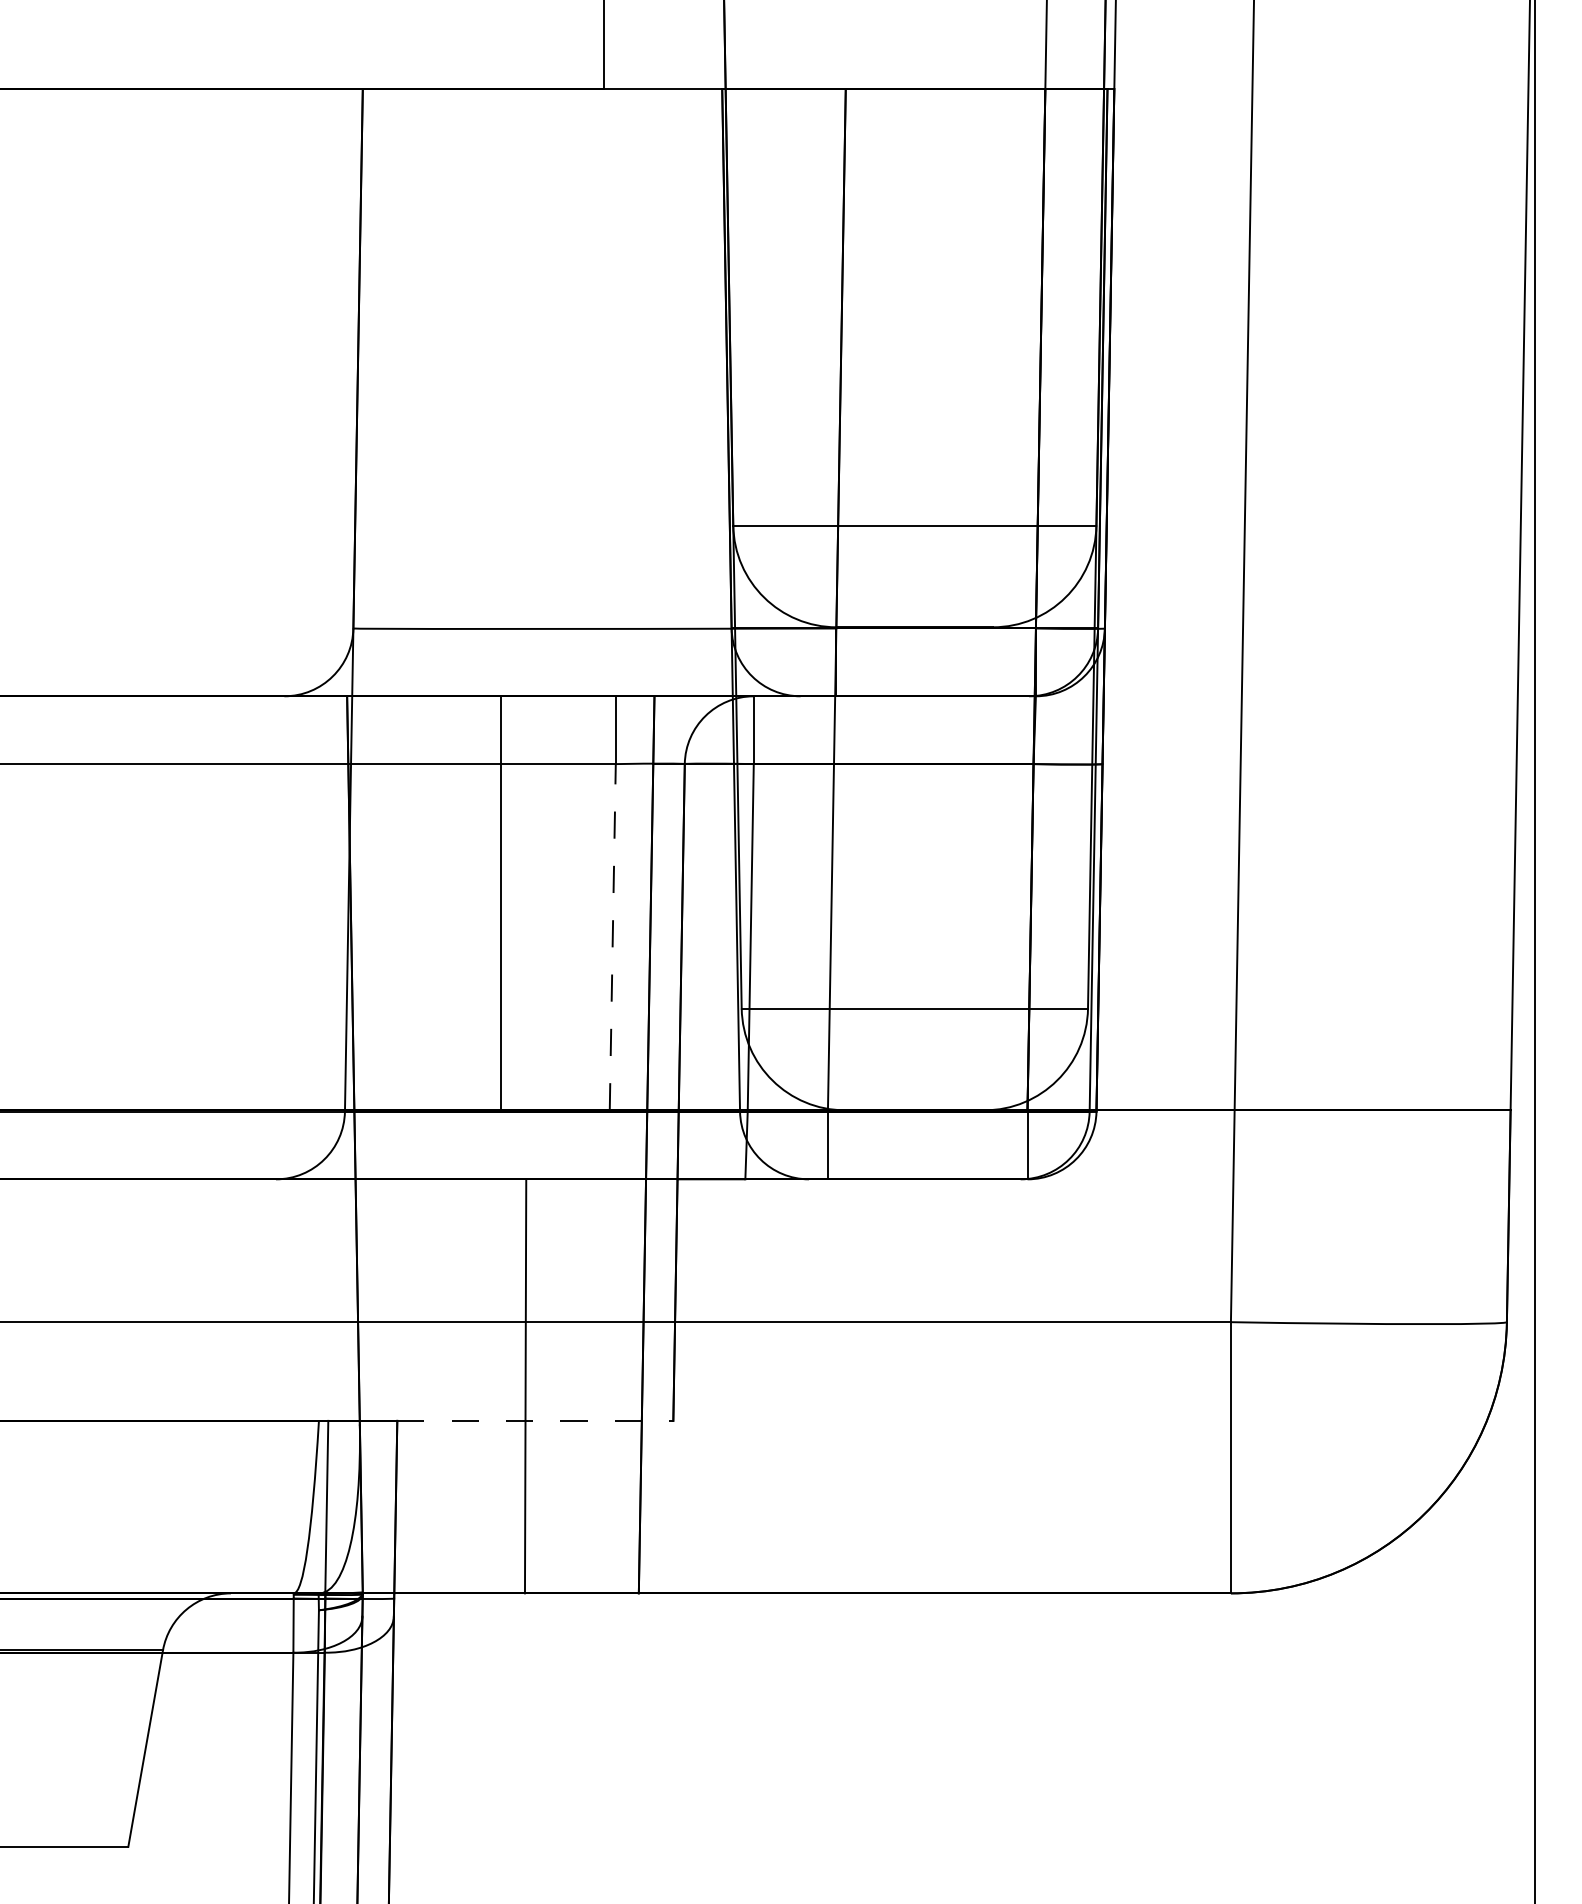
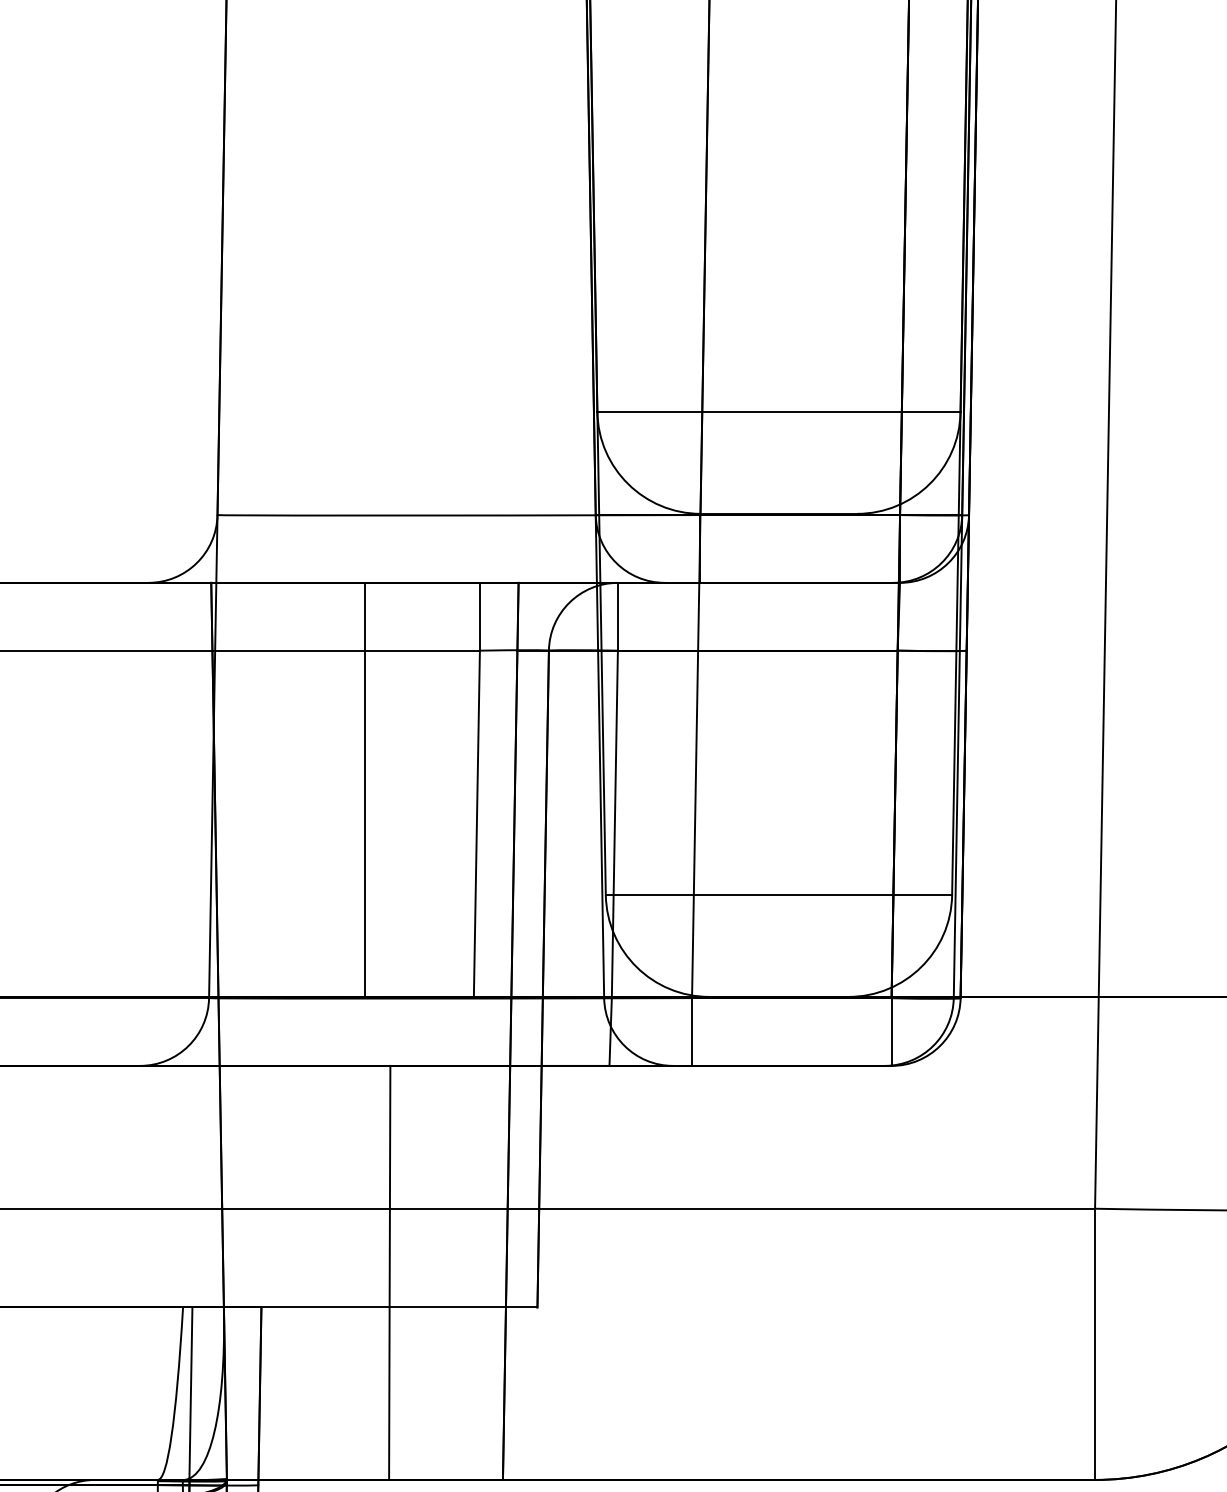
line: (612, 936) -> (476, 823), dashed -> solid
line: (535, 1420) -> (399, 1307), dashed -> solid

